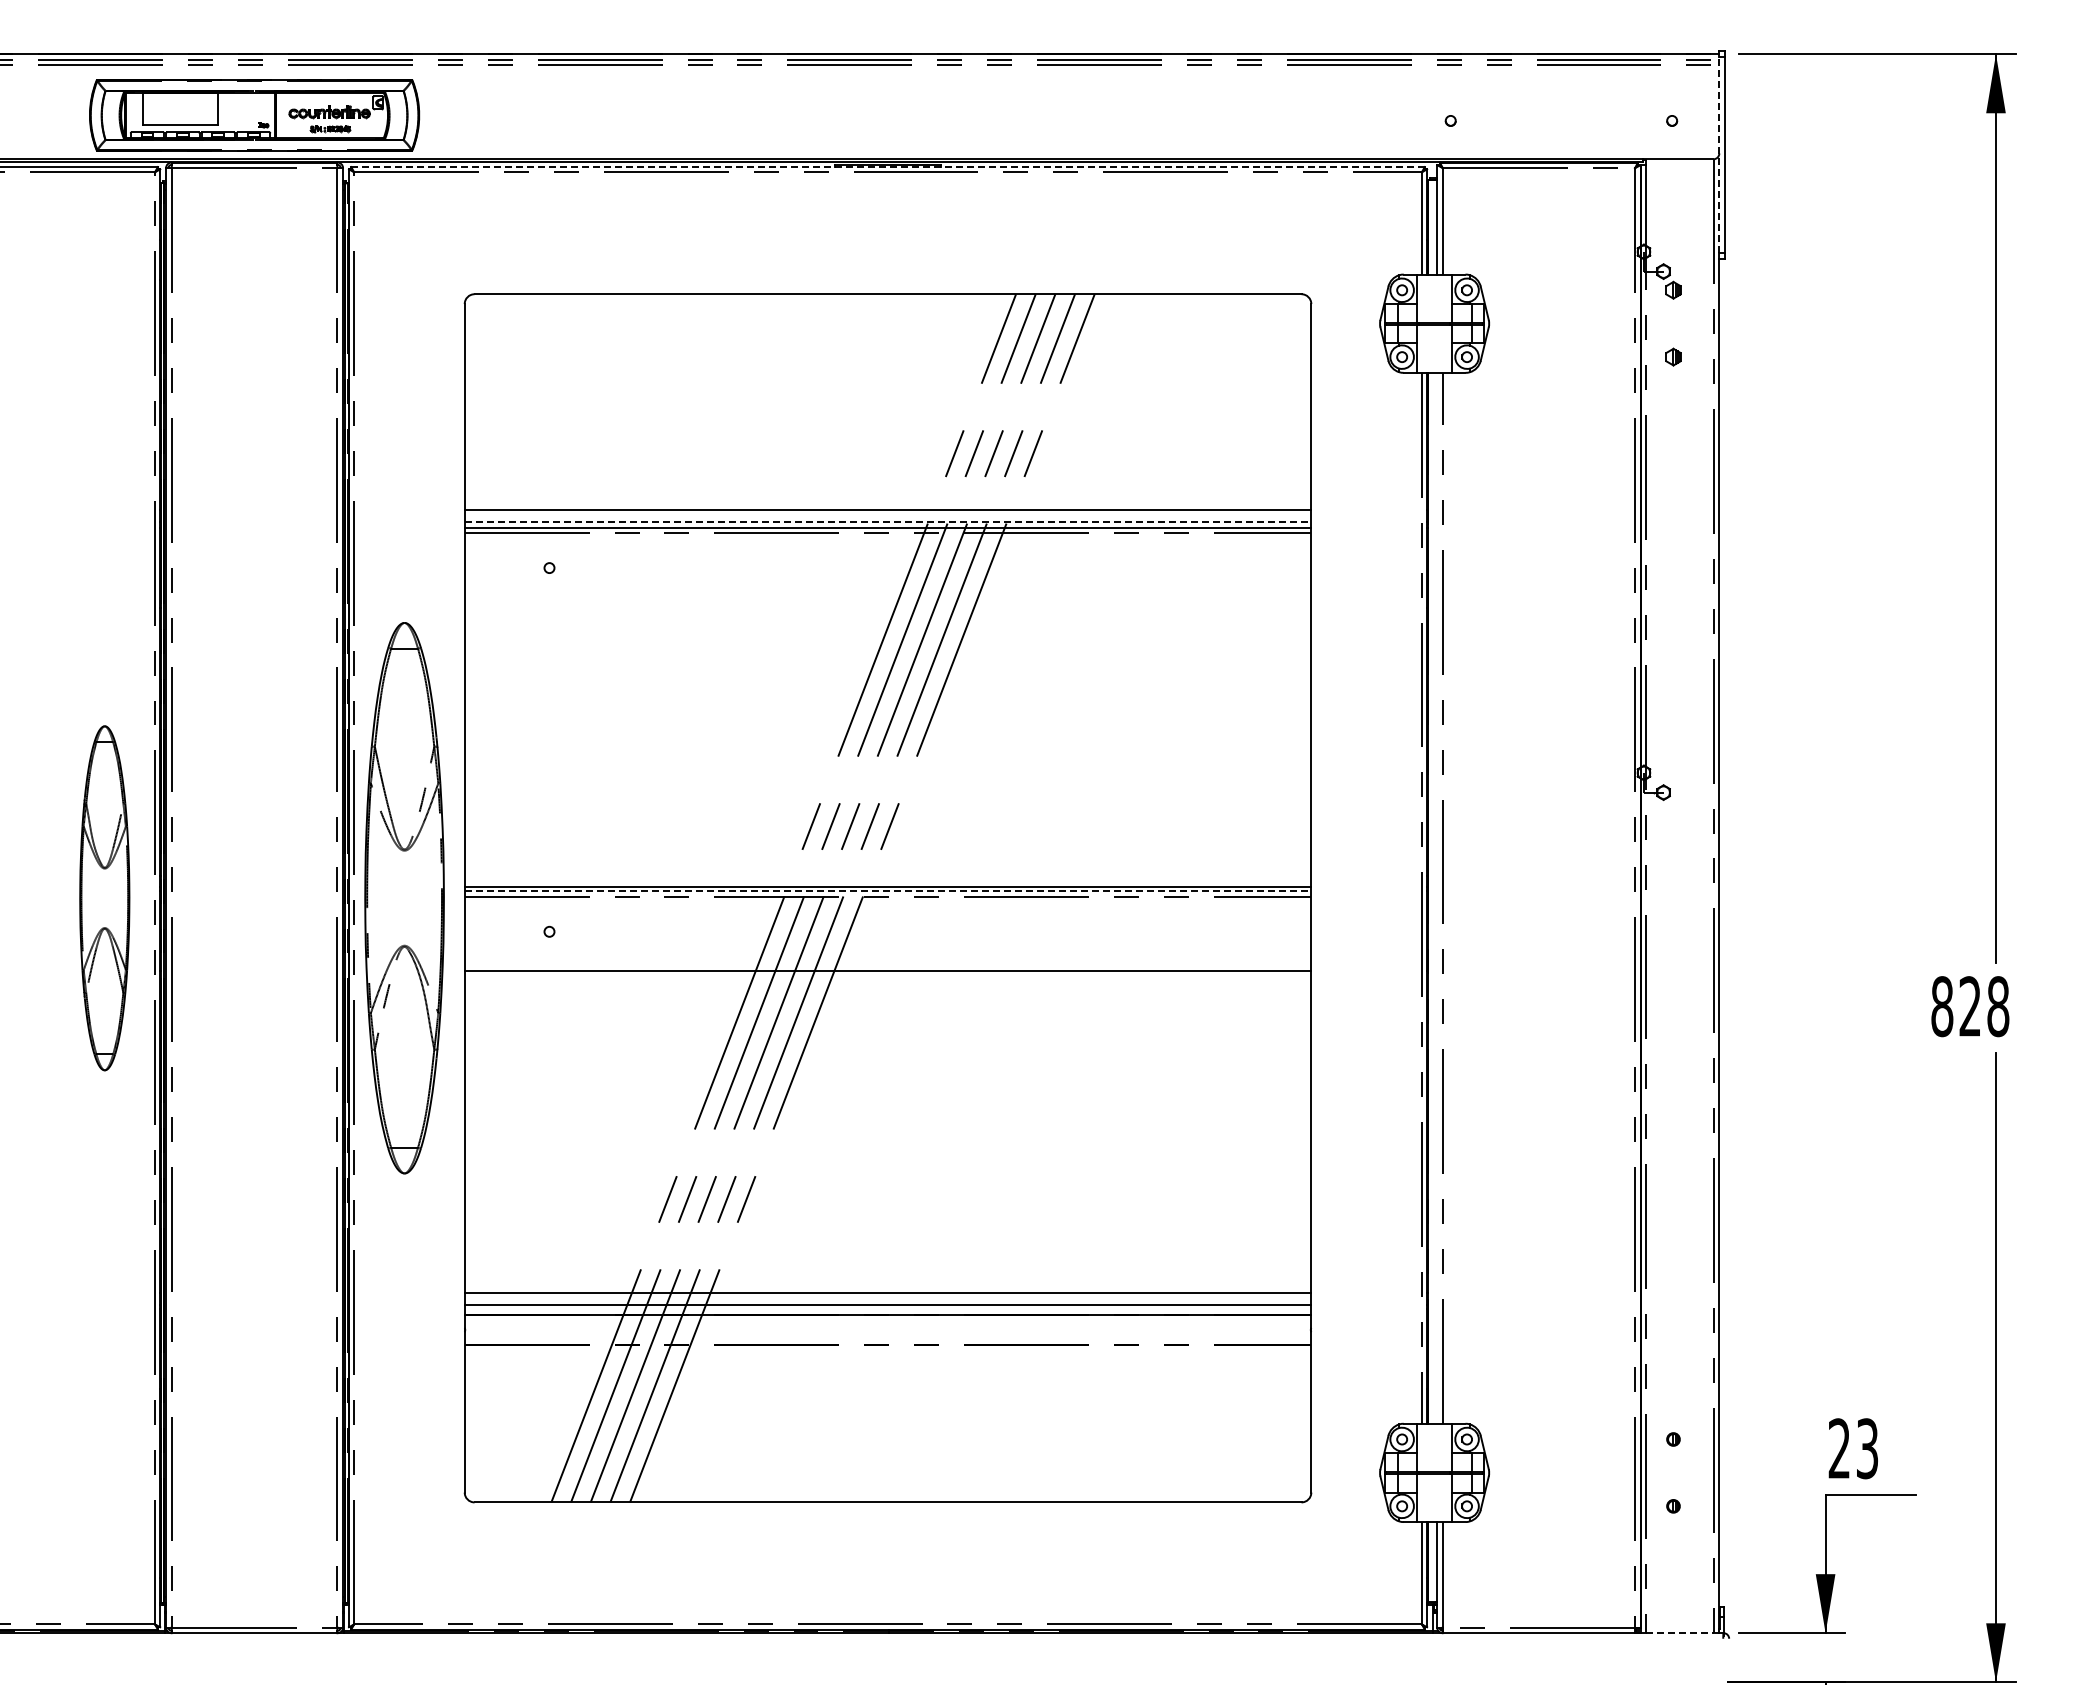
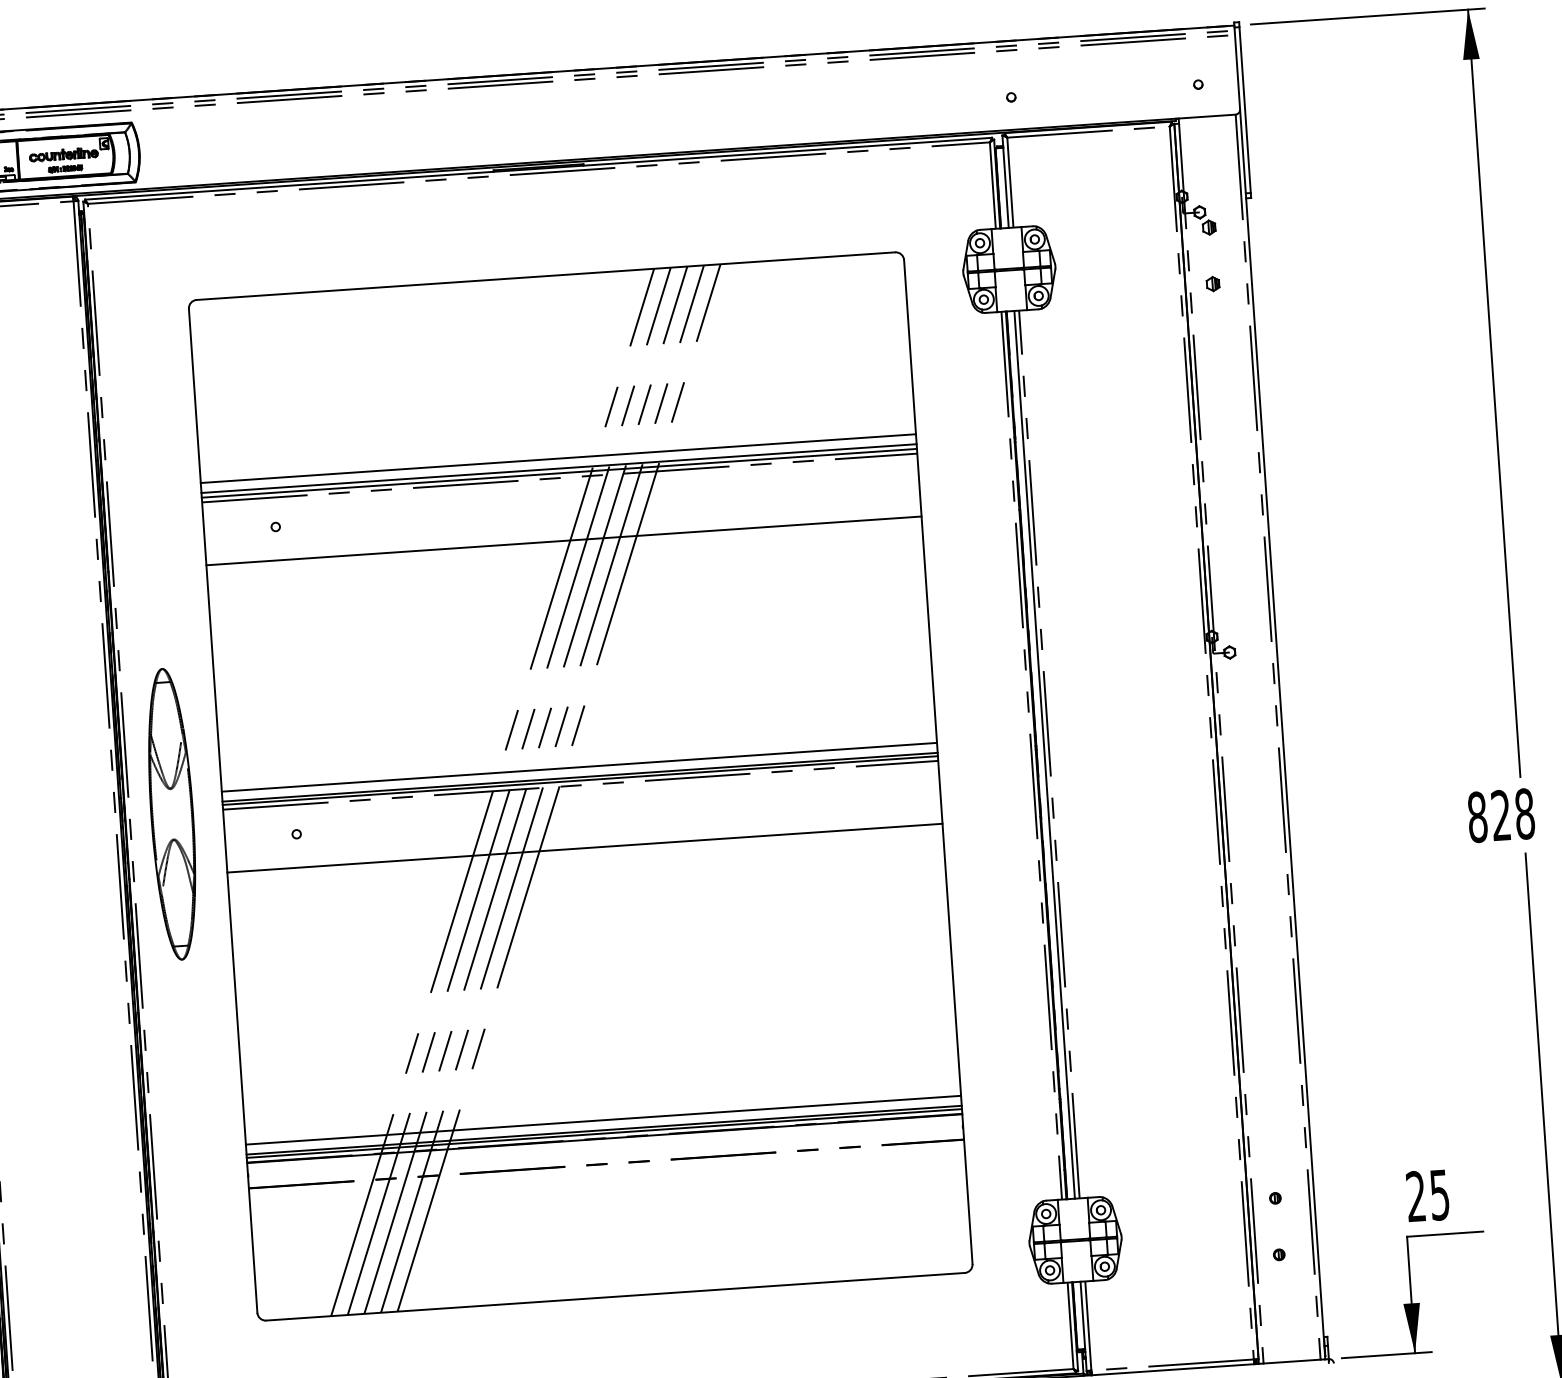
line: (1719, 154) -> (1240, 110), dashed -> solid
line: (888, 167) -> (539, 169), dashed -> solid
line: (888, 522) -> (559, 468), dashed -> solid
line: (887, 607) -> (563, 540), added
line: (887, 875) -> (578, 767), added
line: (888, 891) -> (580, 780), dashed -> solid
line: (1437, 897) -> (1044, 754), added
part: (403, 898) -> (171, 814), size x0.62
line: (887, 1309) -> (603, 1133), added
text: (1867, 1448) -> (1439, 1194), 23 -> 25
line: (1680, 1633) -> (1292, 1361), dashed -> solid

